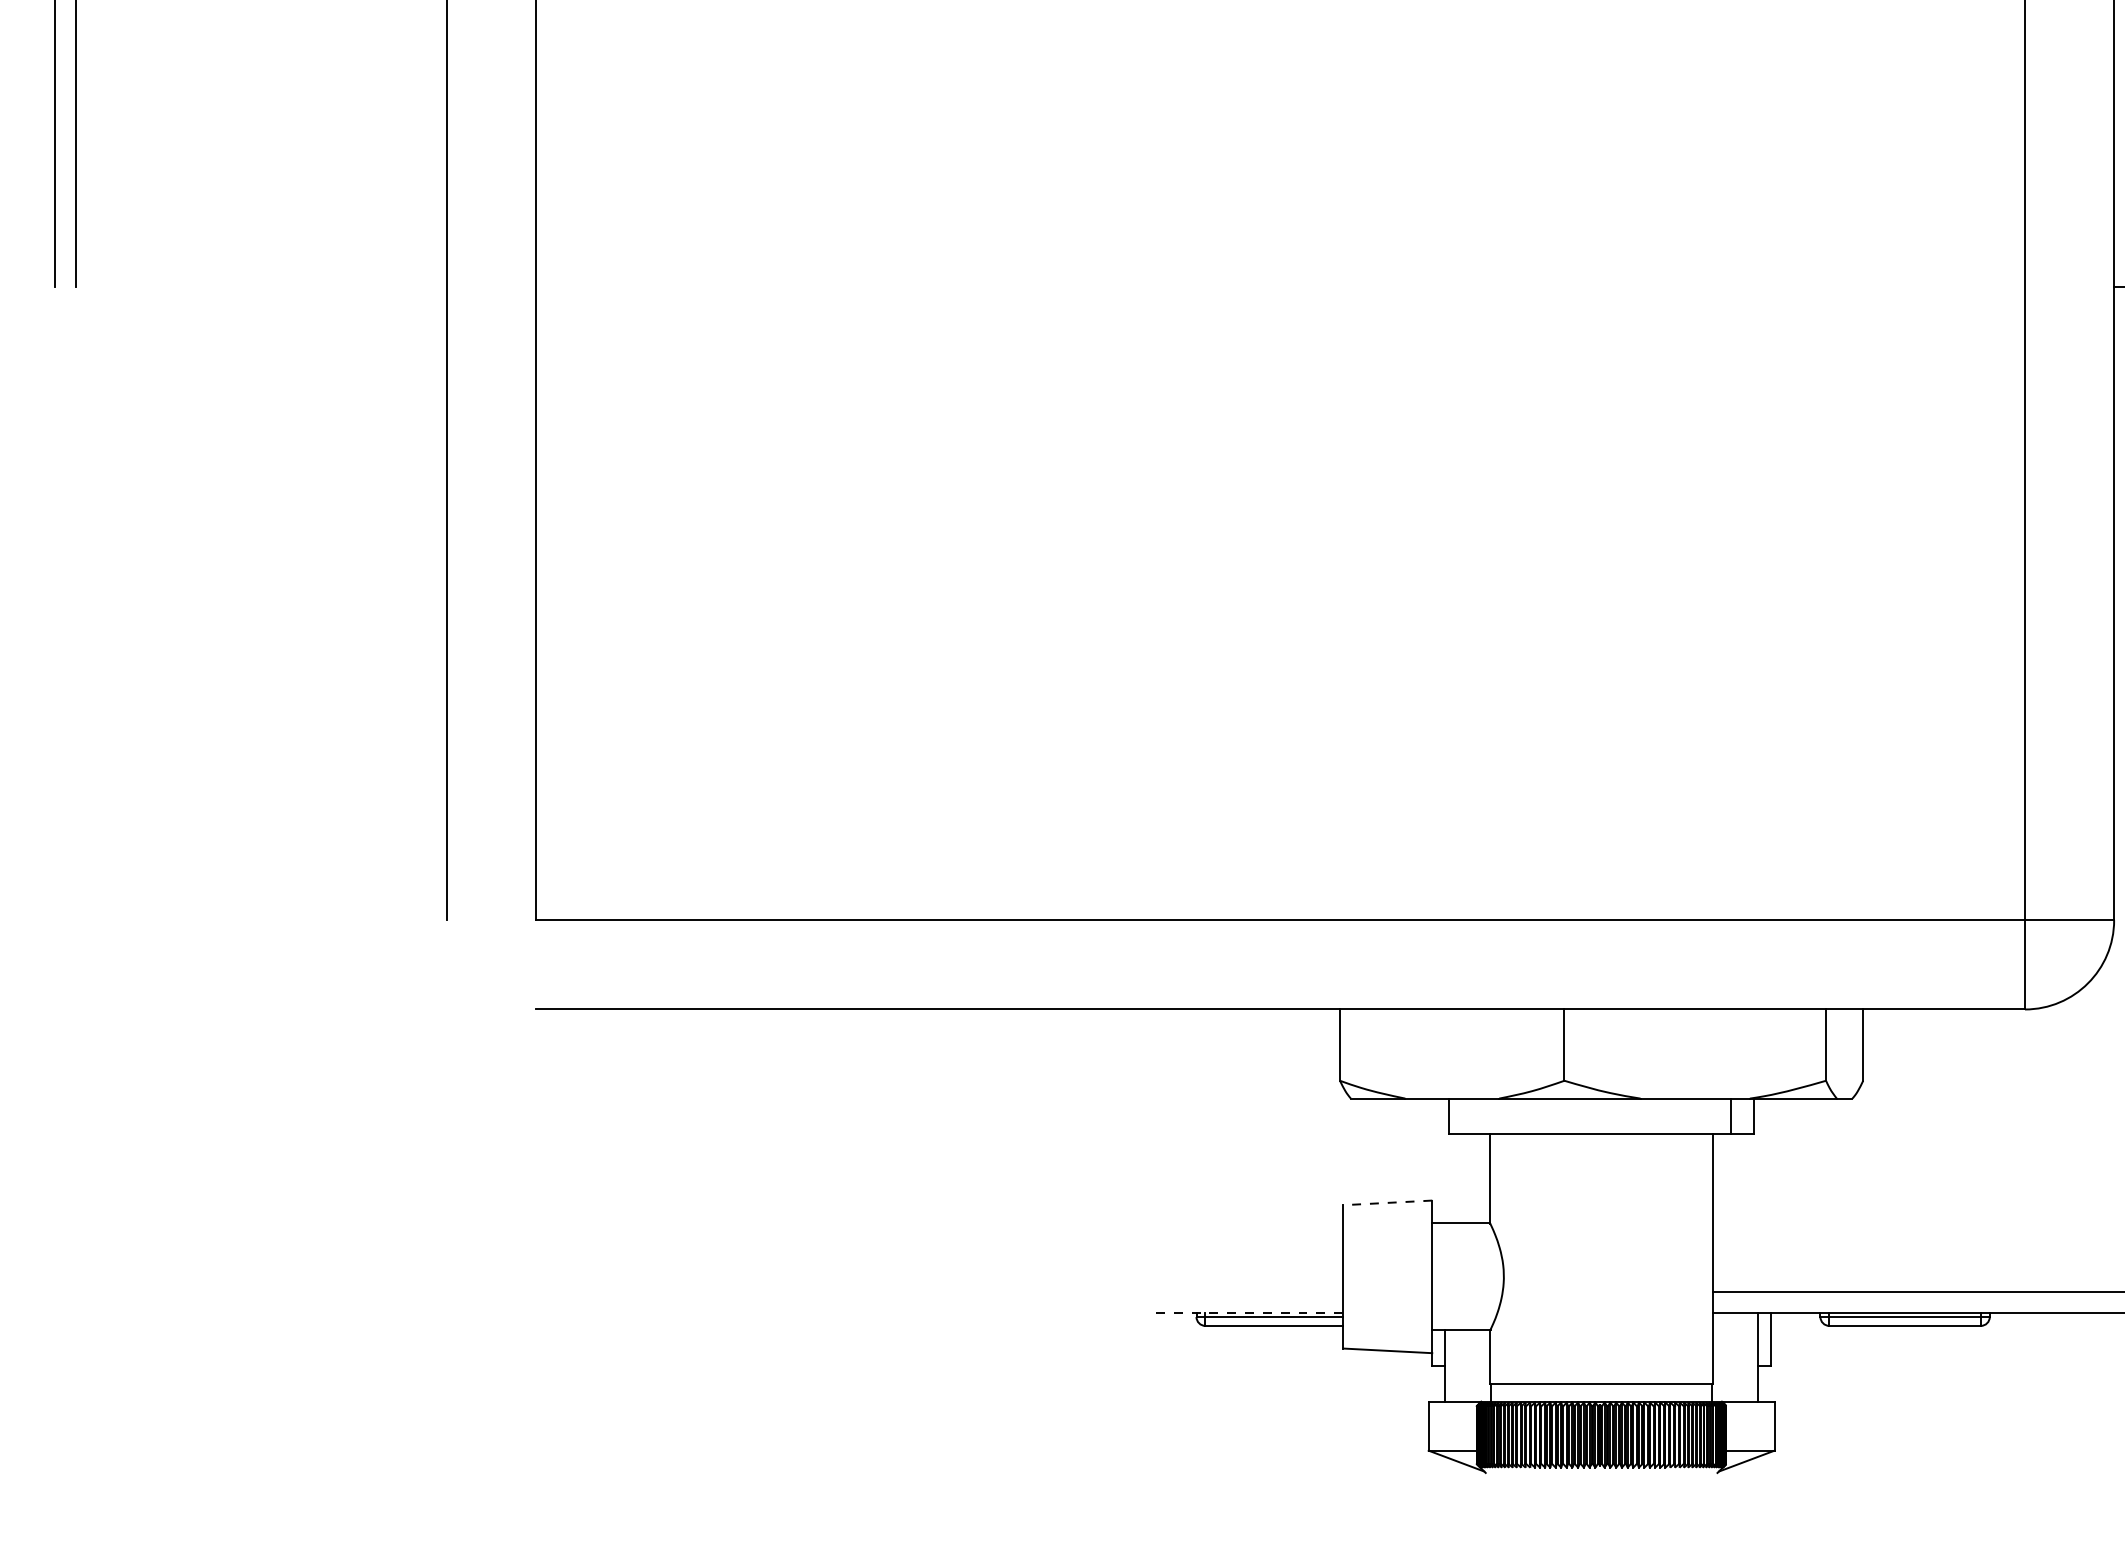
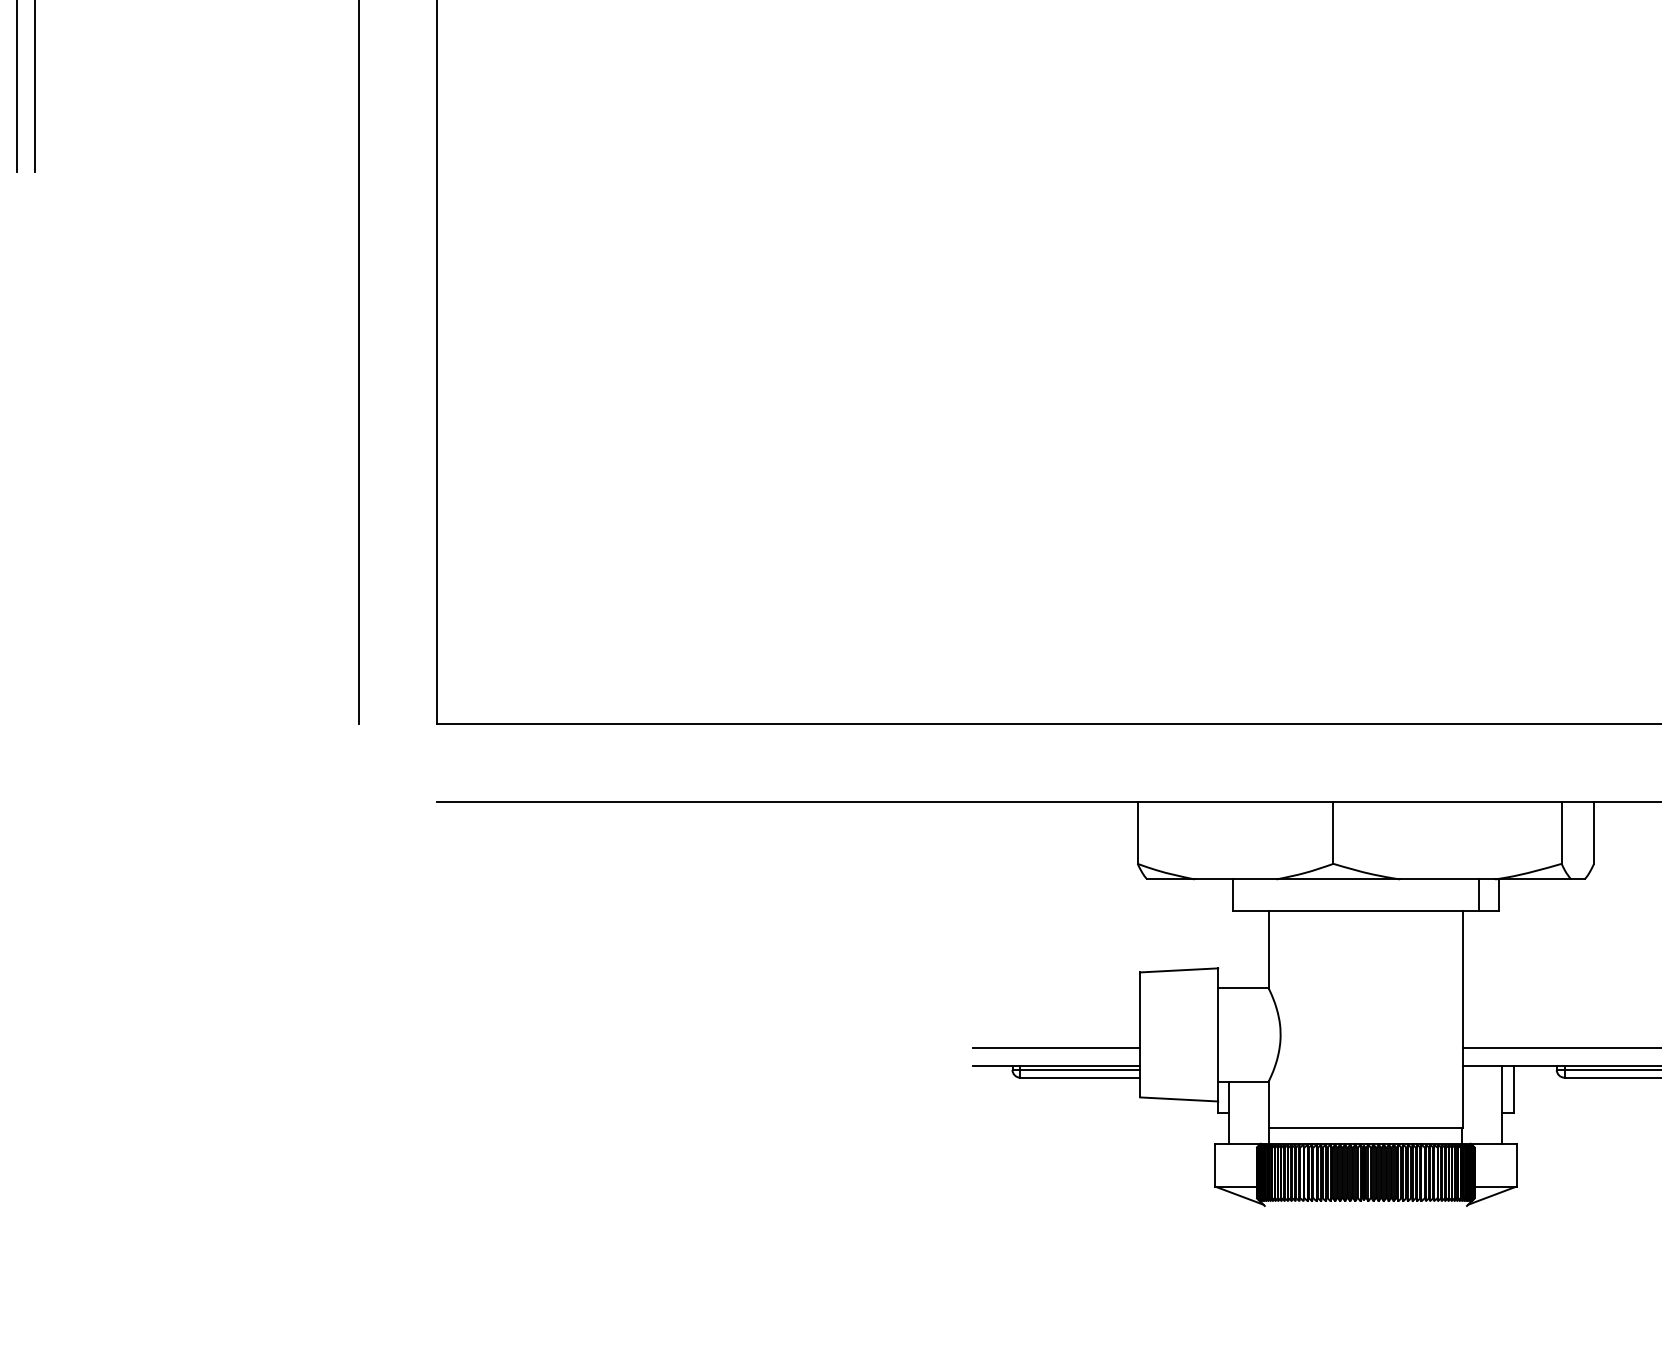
line: (1387, 1202) -> (1179, 970), dashed -> solid
line: (1247, 1292) -> (1056, 1048), added
line: (1247, 1312) -> (1056, 1065), dashed -> solid

